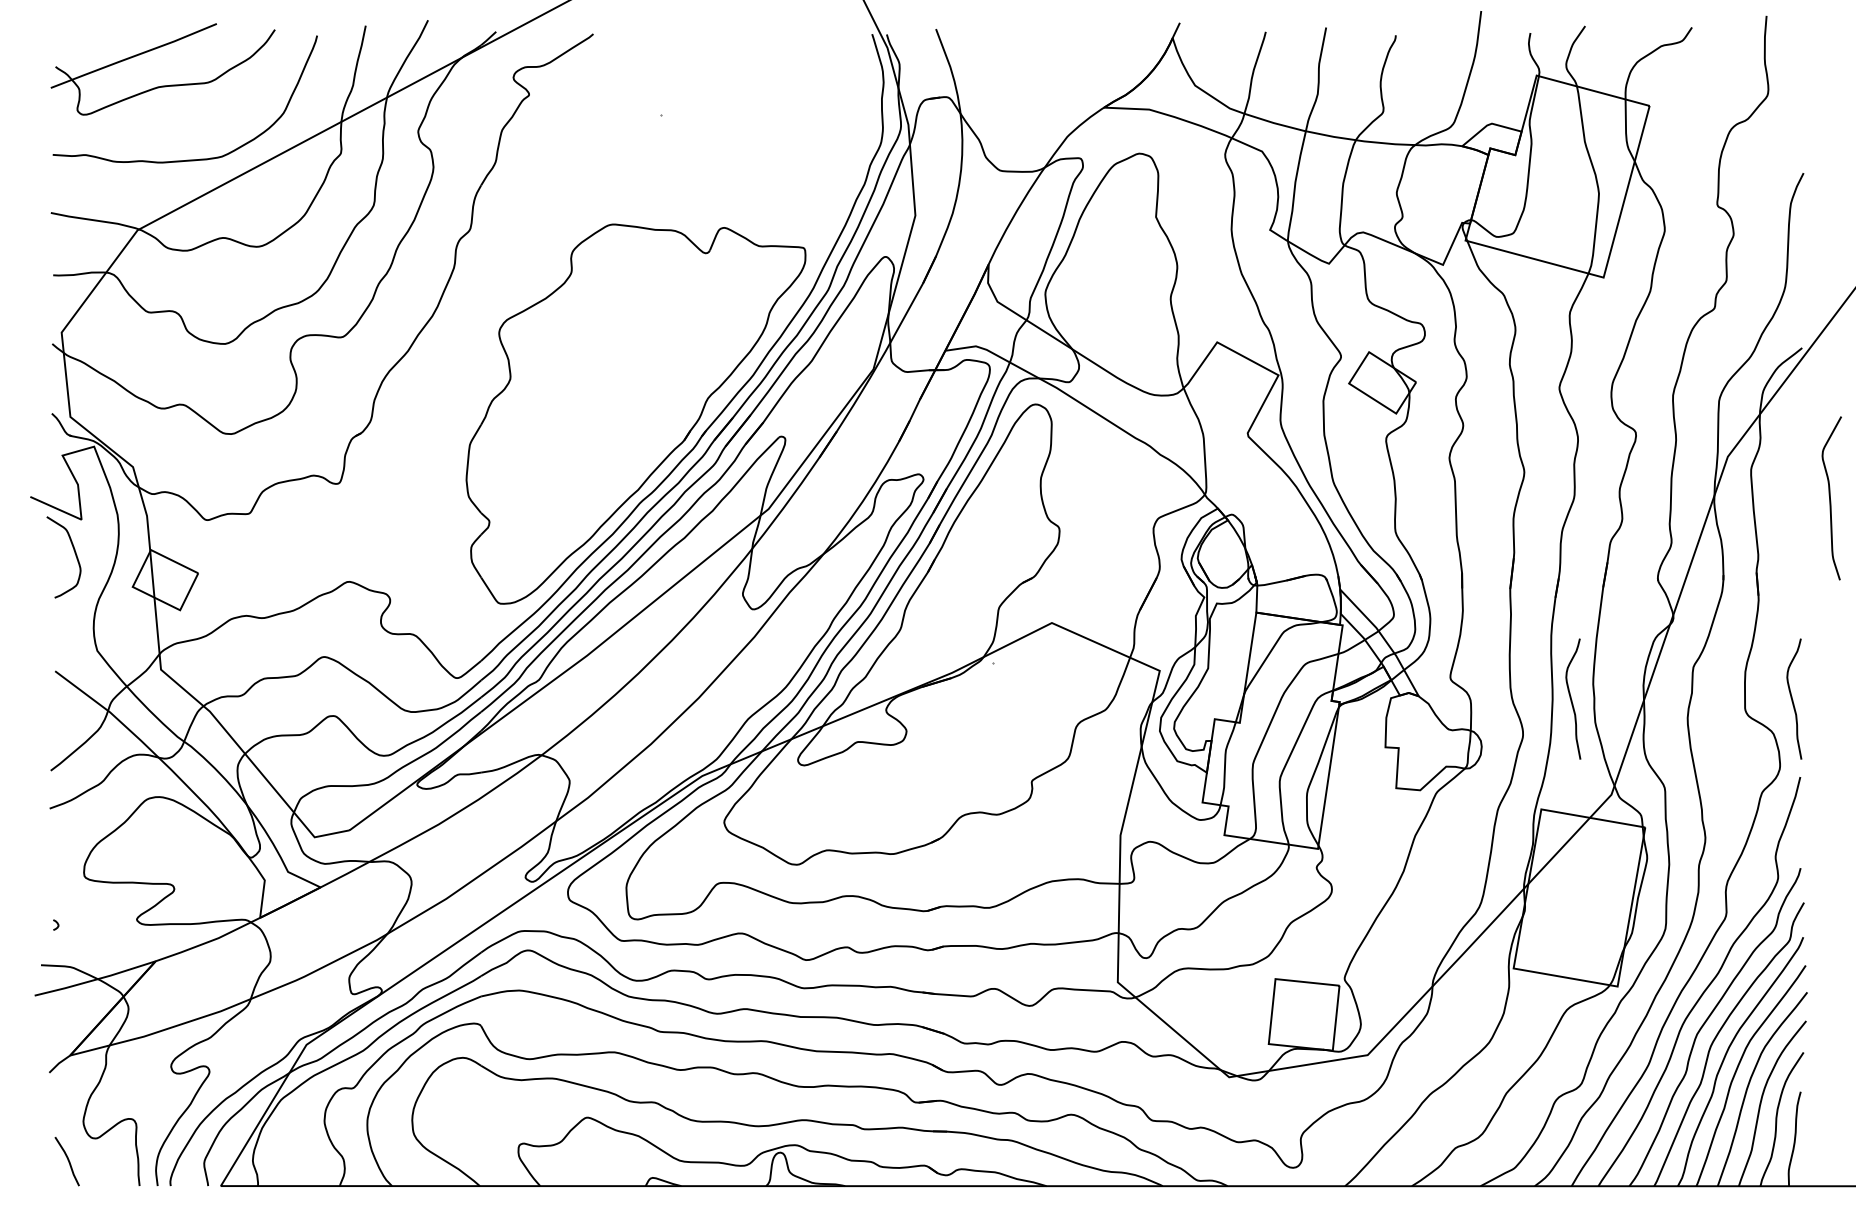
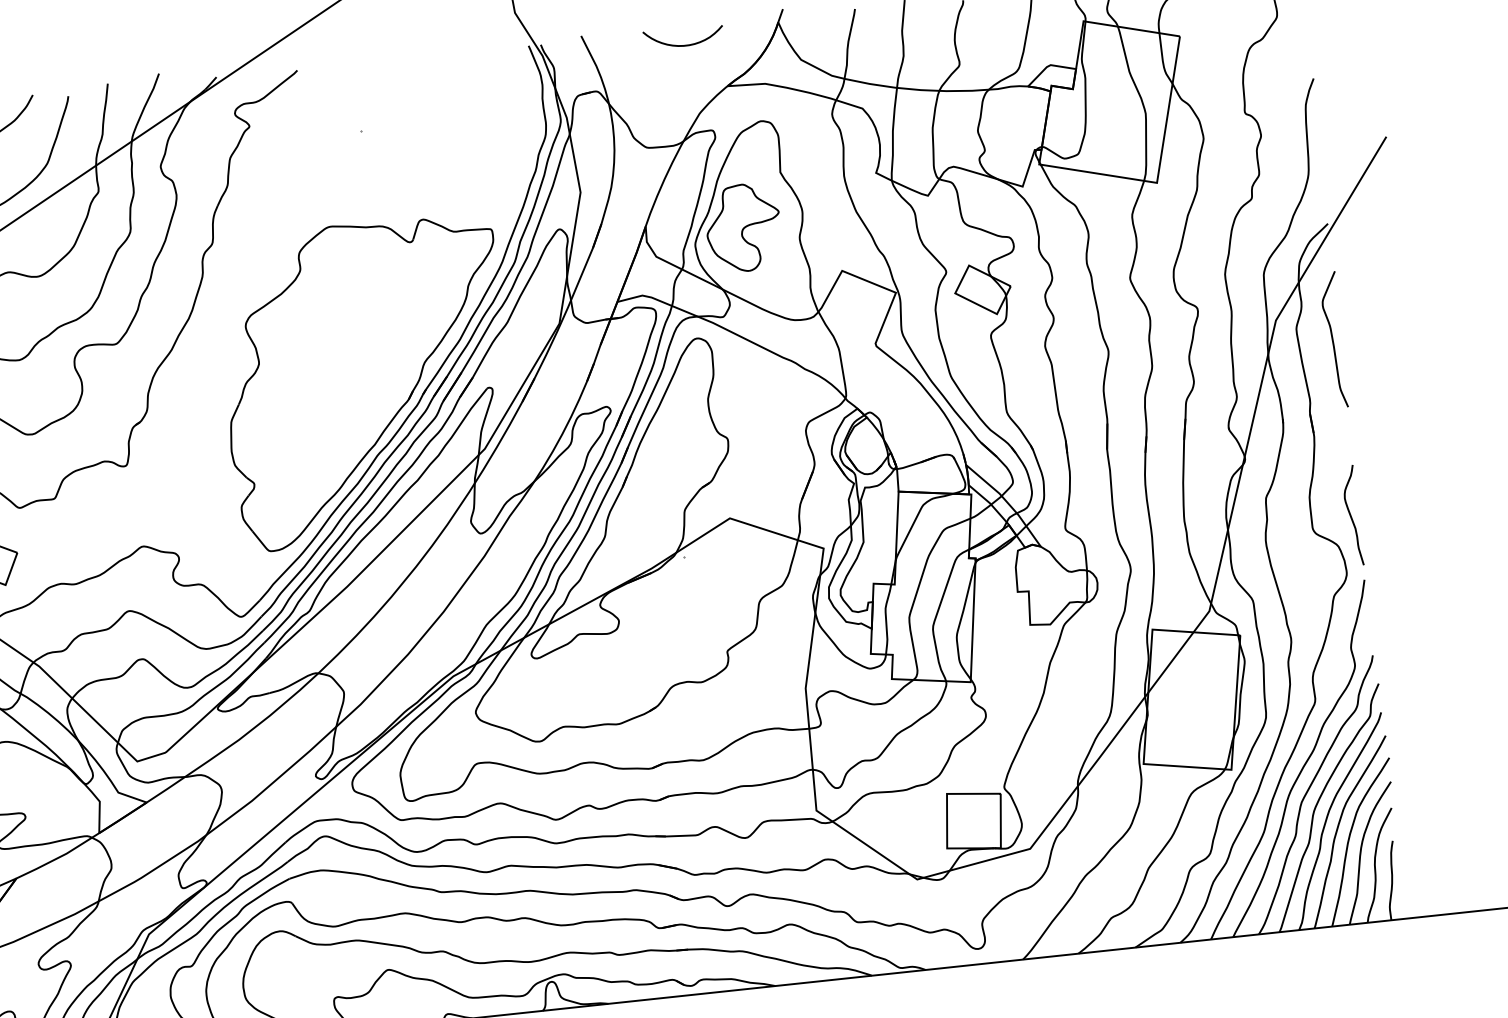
curve: (1054, 52) -> (681, 44), added
part: (1104, 278) -> (743, 227), added
curve: (1830, 498) -> (1333, 340), moved
curve: (1571, 698) -> (1167, 534), removed

